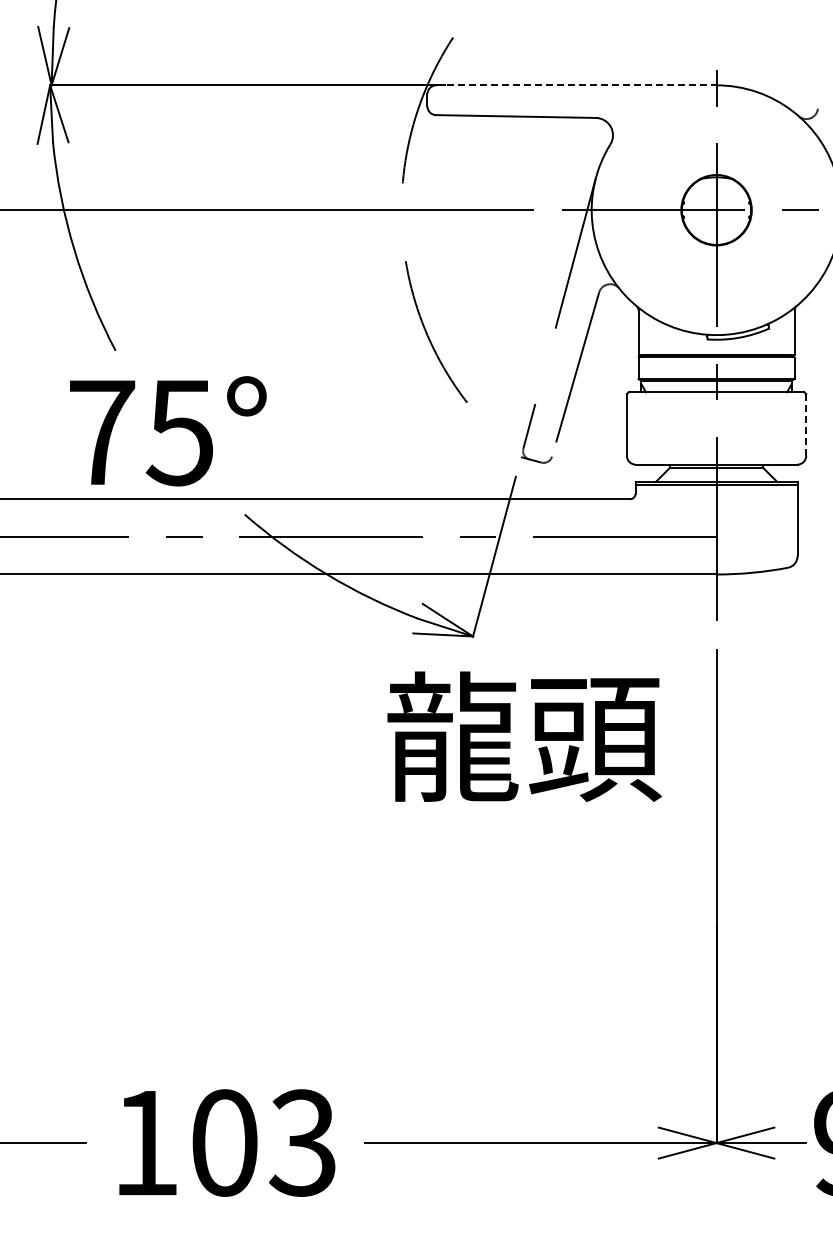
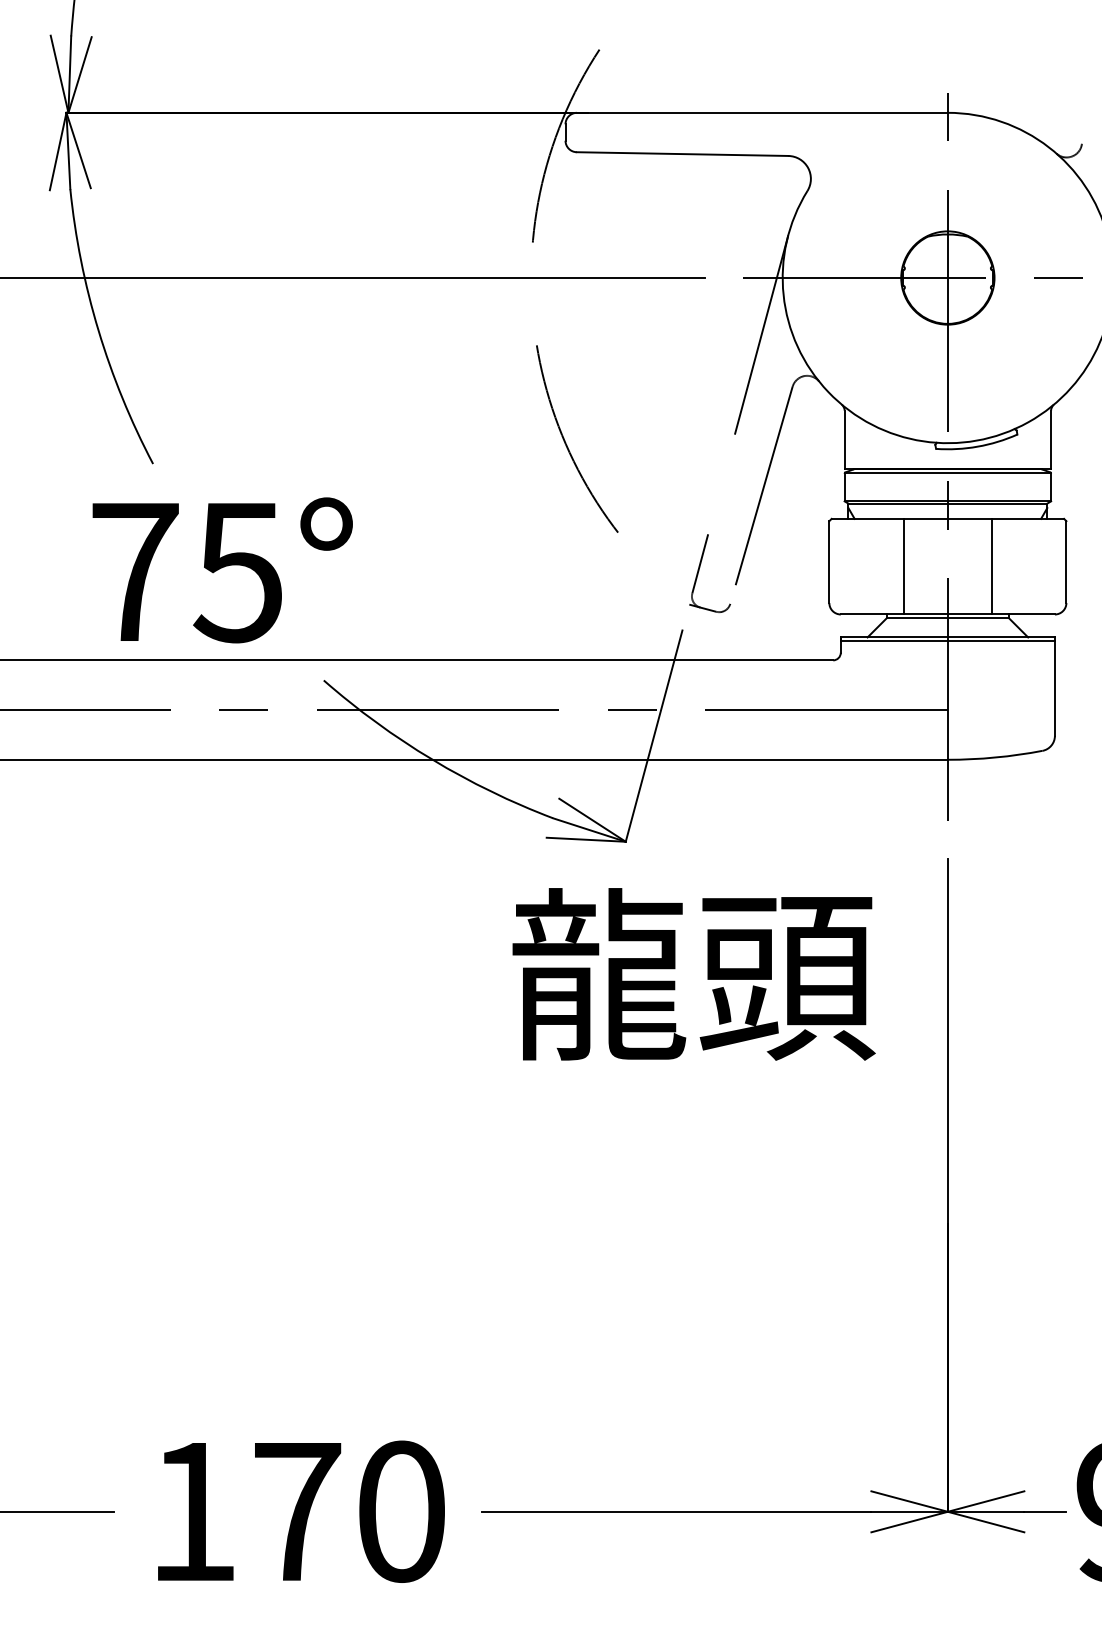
line: (576, 85) -> (762, 113), dashed -> solid
line: (806, 425) -> (1066, 562), dashed -> solid
line: (683, 428) -> (904, 566), added
line: (749, 428) -> (991, 566), added
text: (264, 1142) -> (349, 1511), 103 -> 170

